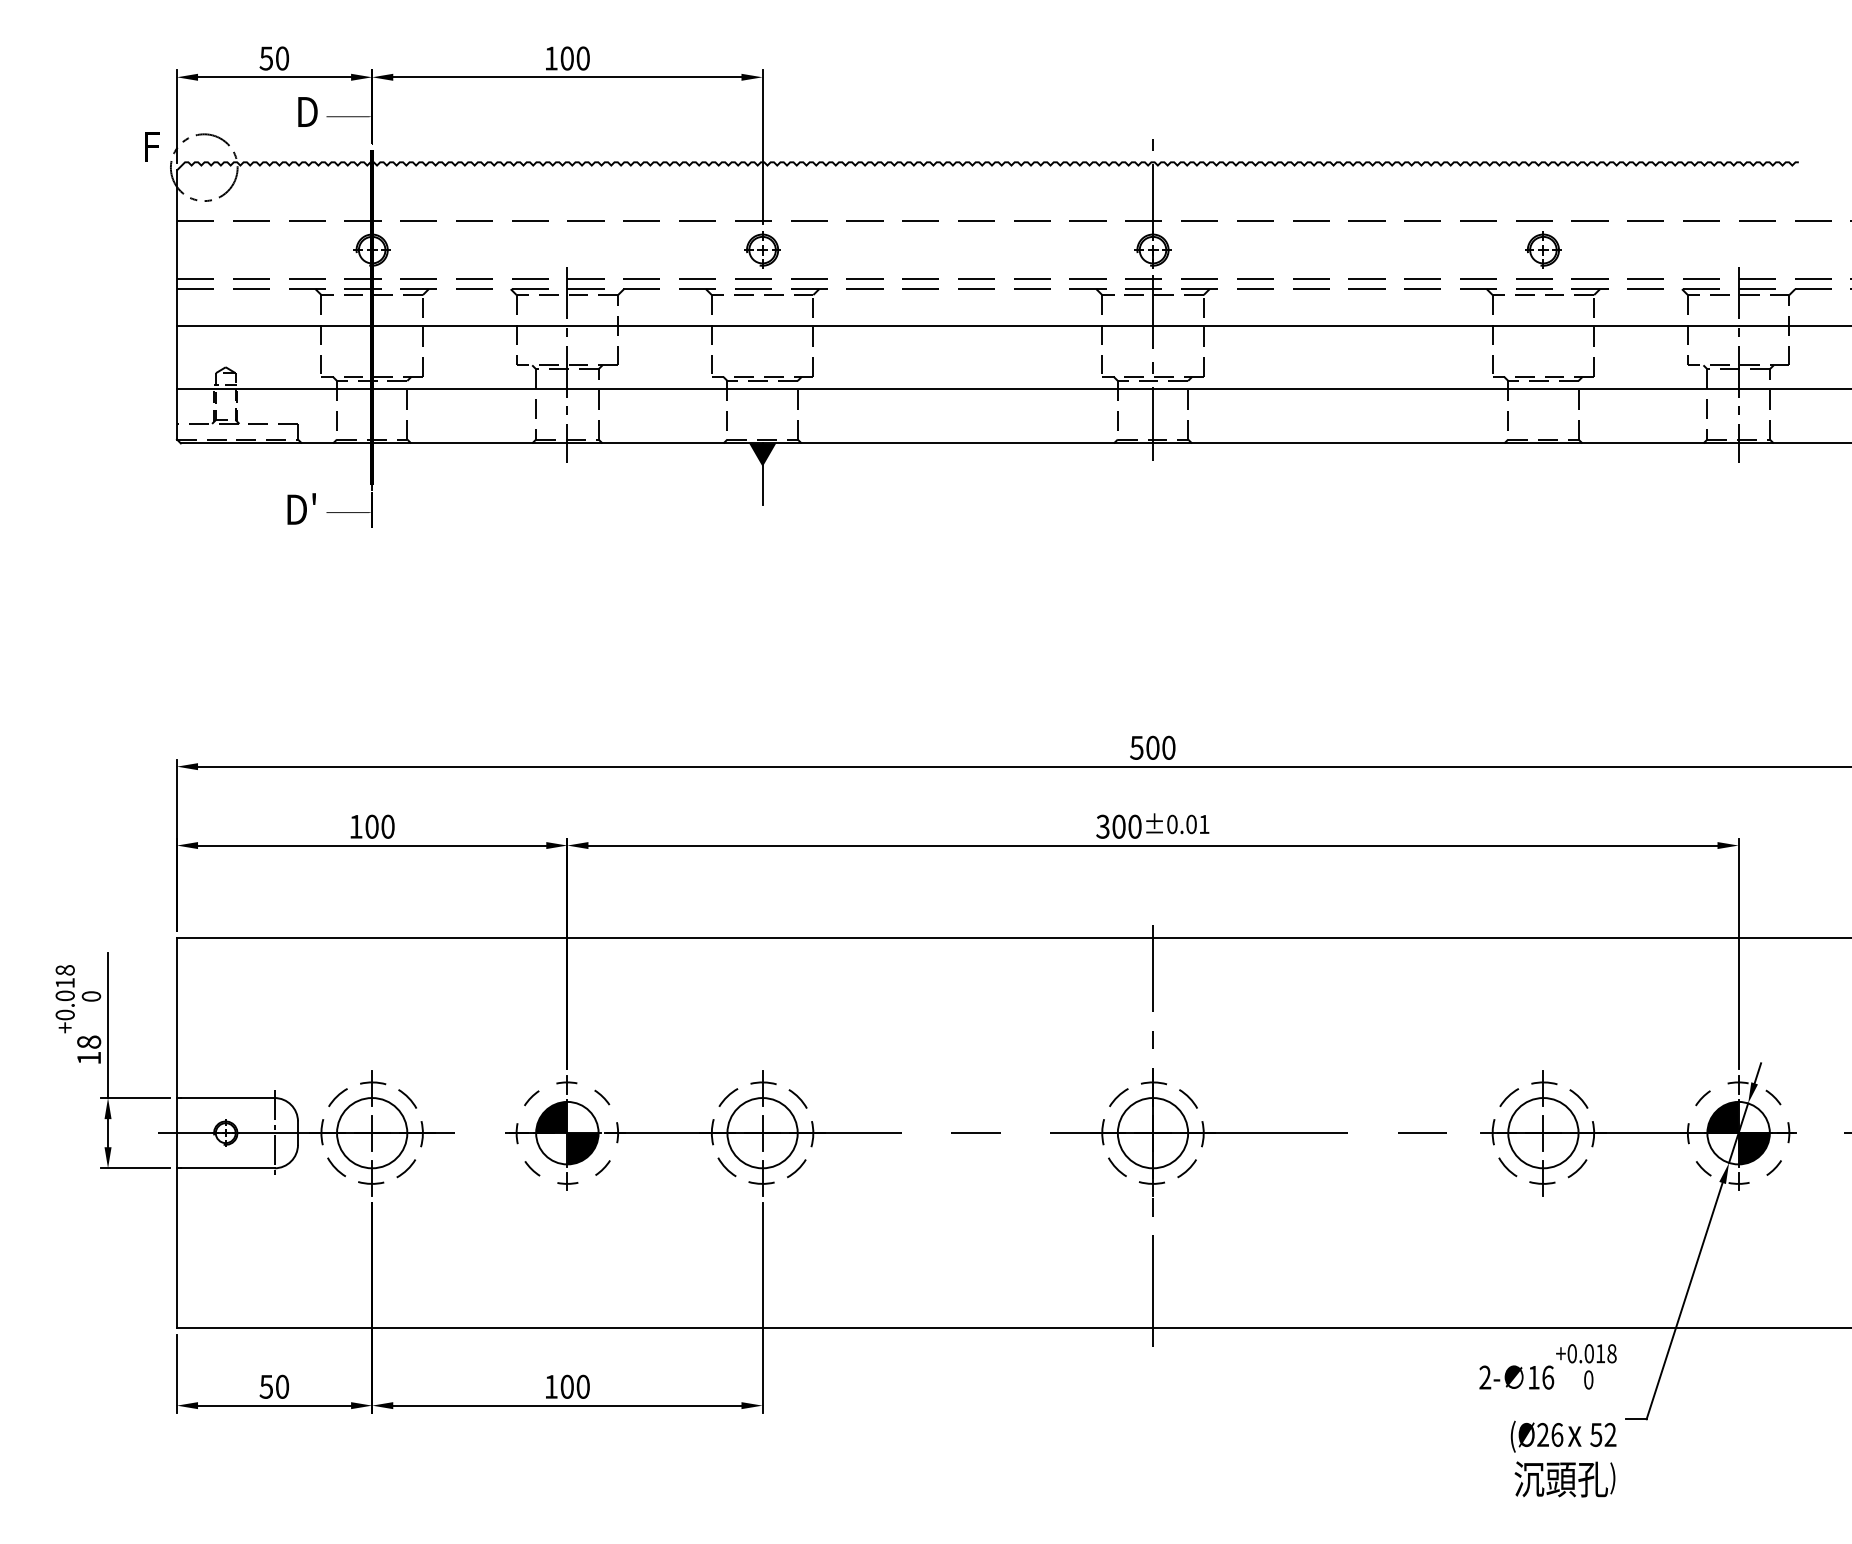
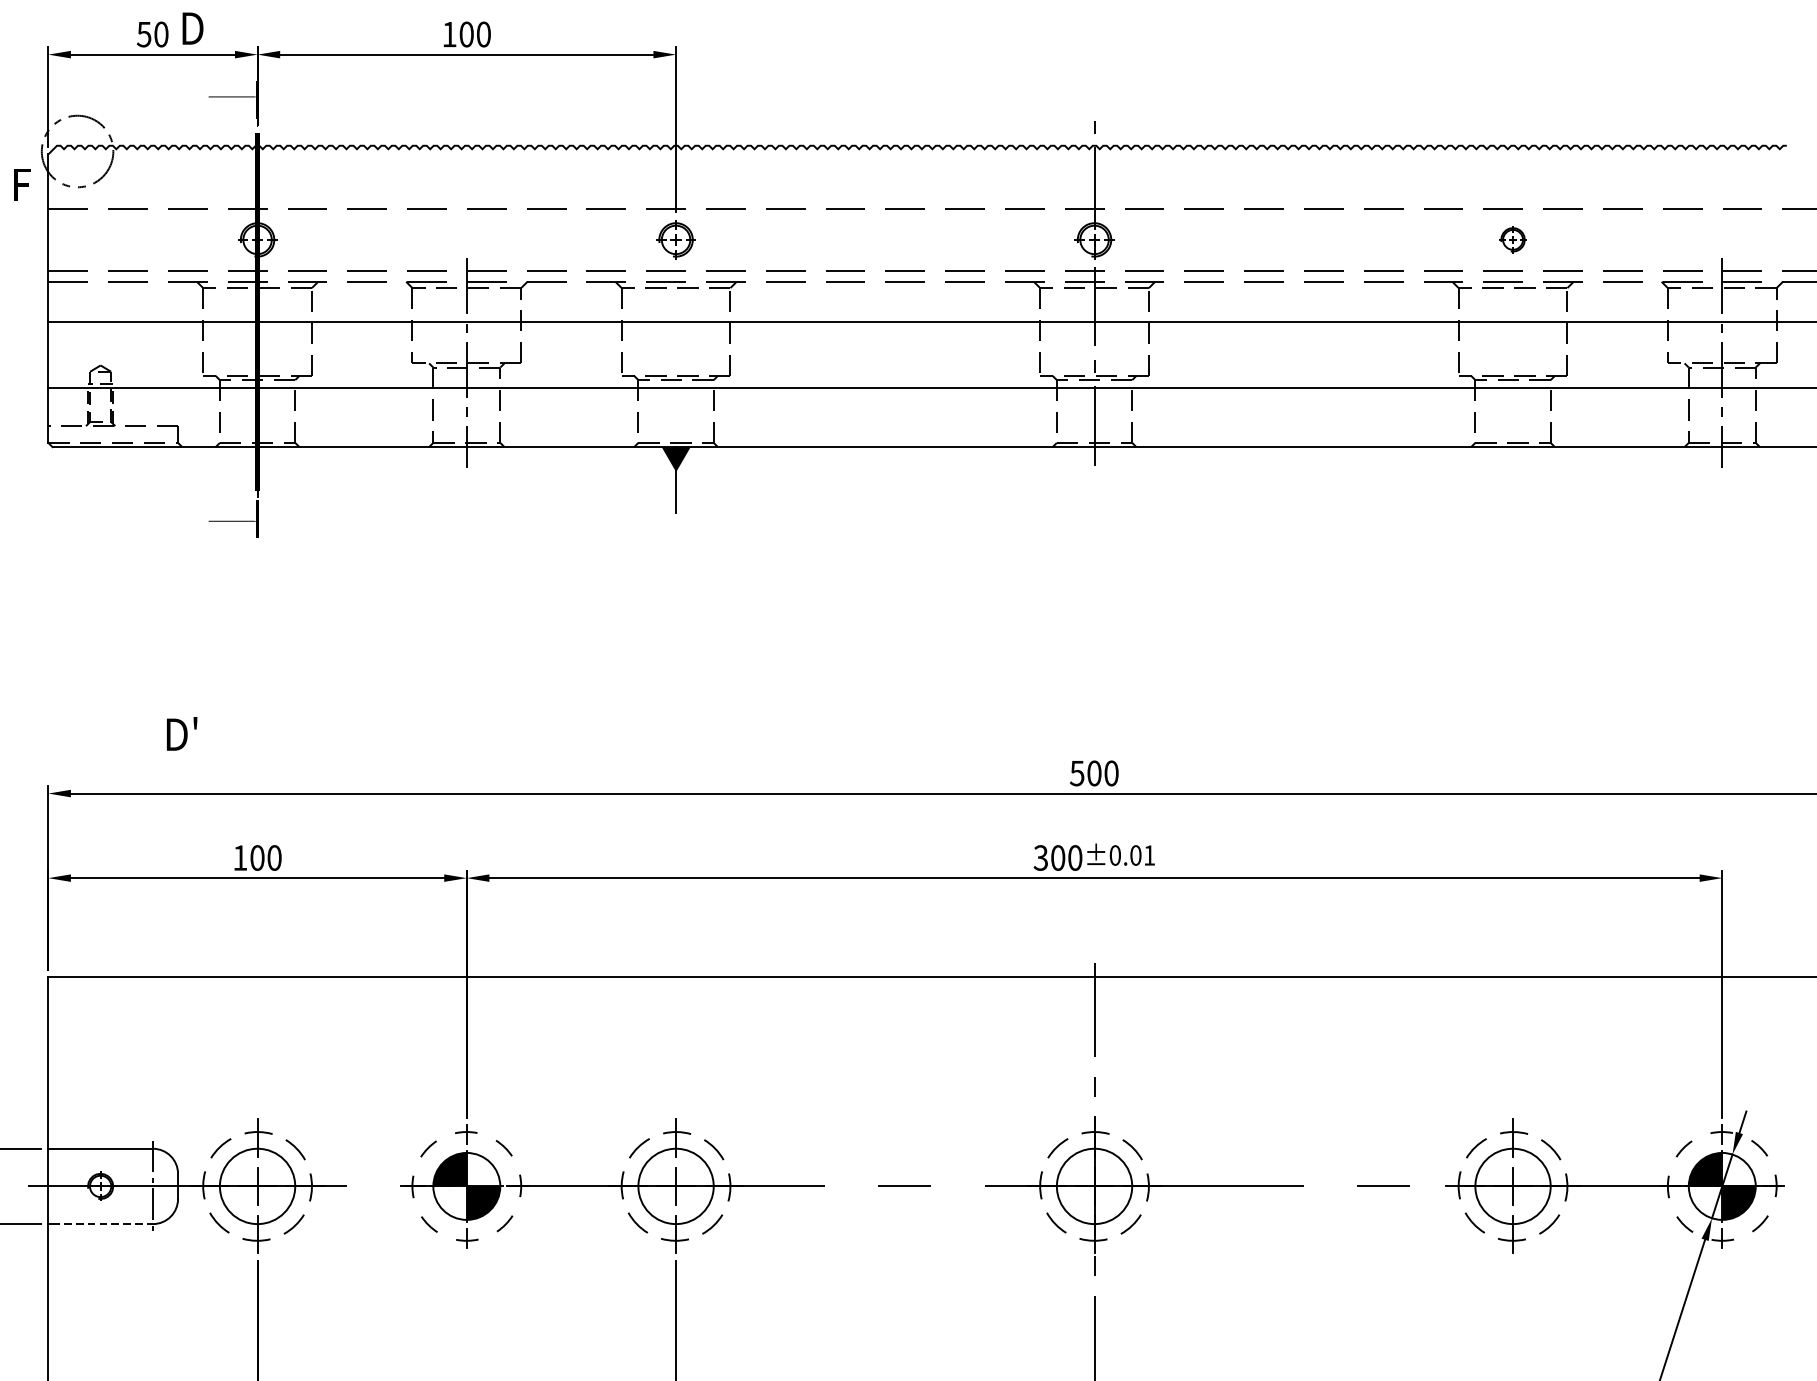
text: (307, 111) -> (192, 28), moved
text: (152, 146) -> (22, 184), moved
part: (1543, 249) -> (1513, 239), size x0.7
text: (301, 508) -> (181, 733), moved
line: (227, 1168) -> (102, 1224), solid -> dashed

